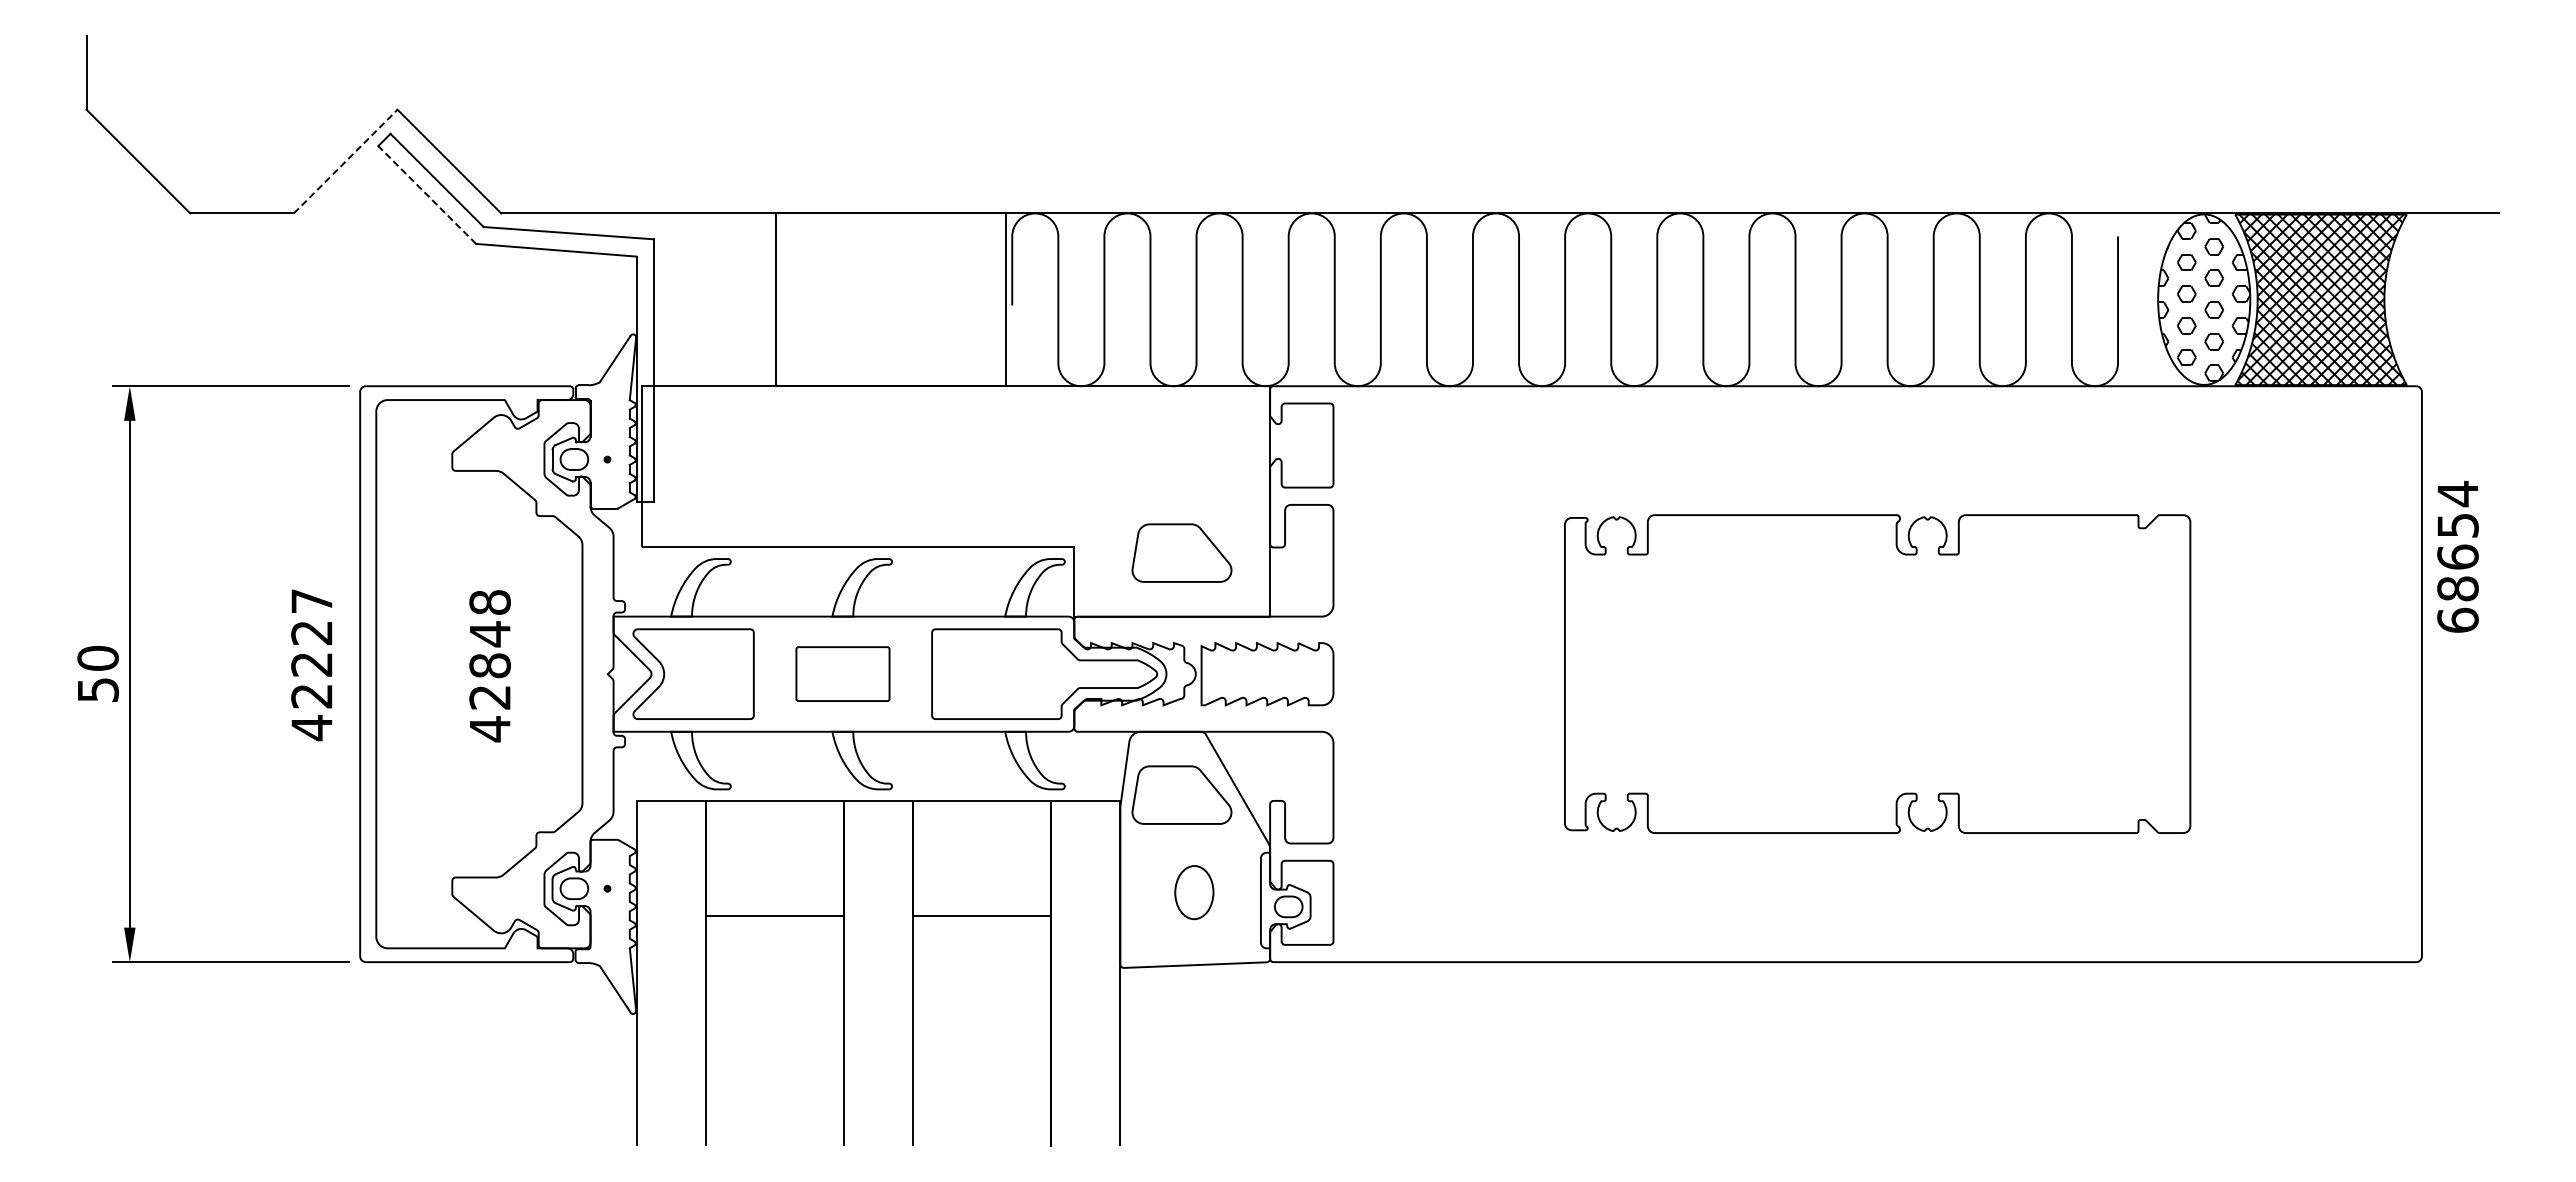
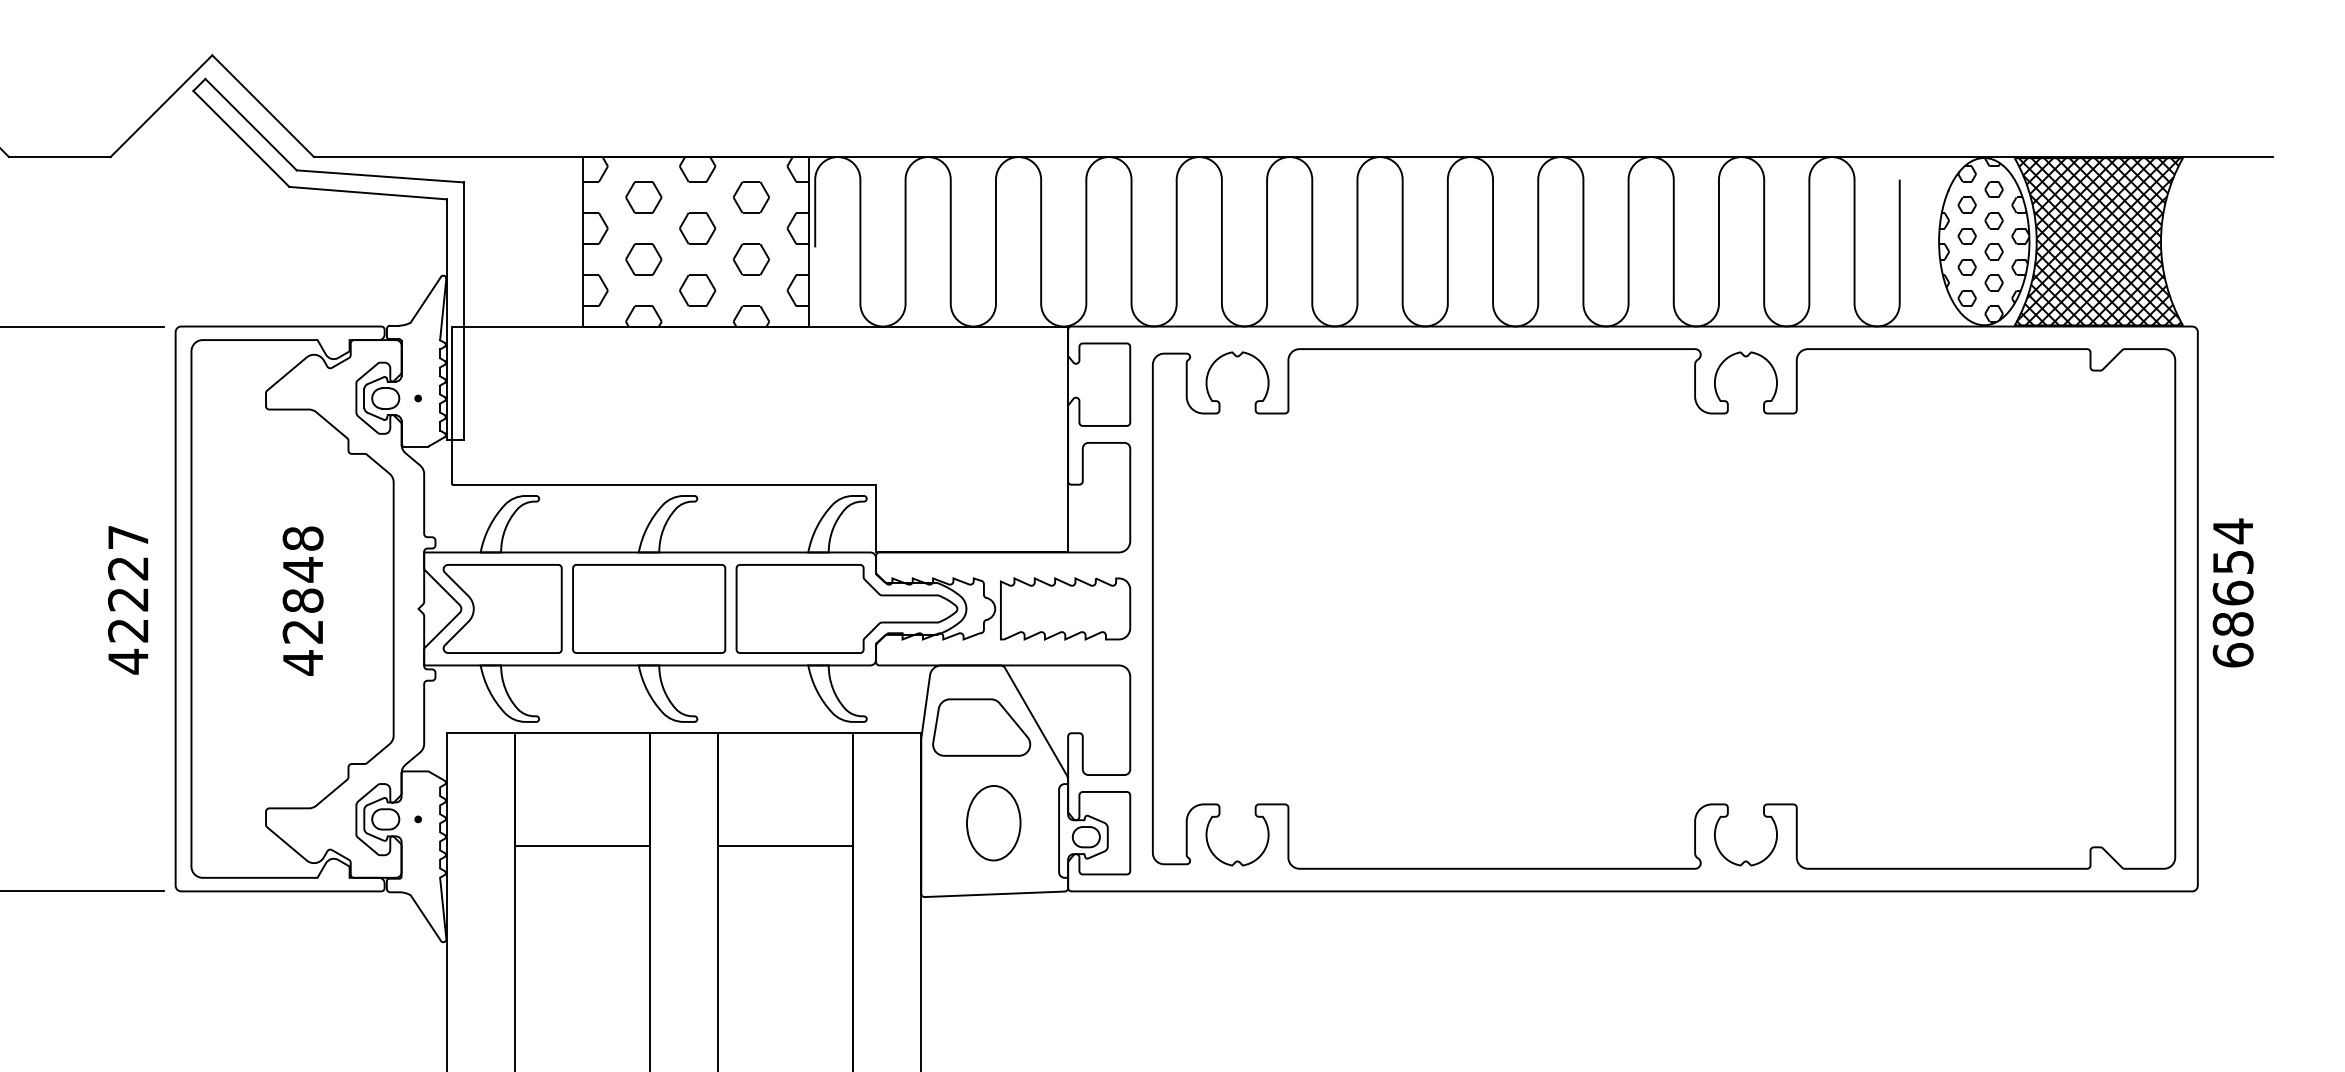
line: (346, 161) -> (162, 106), dashed -> solid
line: (426, 194) -> (240, 138), dashed -> solid
hatch: (890, 299) -> (695, 241), added
part: (1181, 552) -> (981, 489), removed
text: (2457, 556) -> (2232, 592), moved
part: (842, 673) -> (648, 608), size x1.67
part: (1877, 673) -> (1663, 608), size x1.67
part: (1194, 892) -> (993, 823), size x1.43

